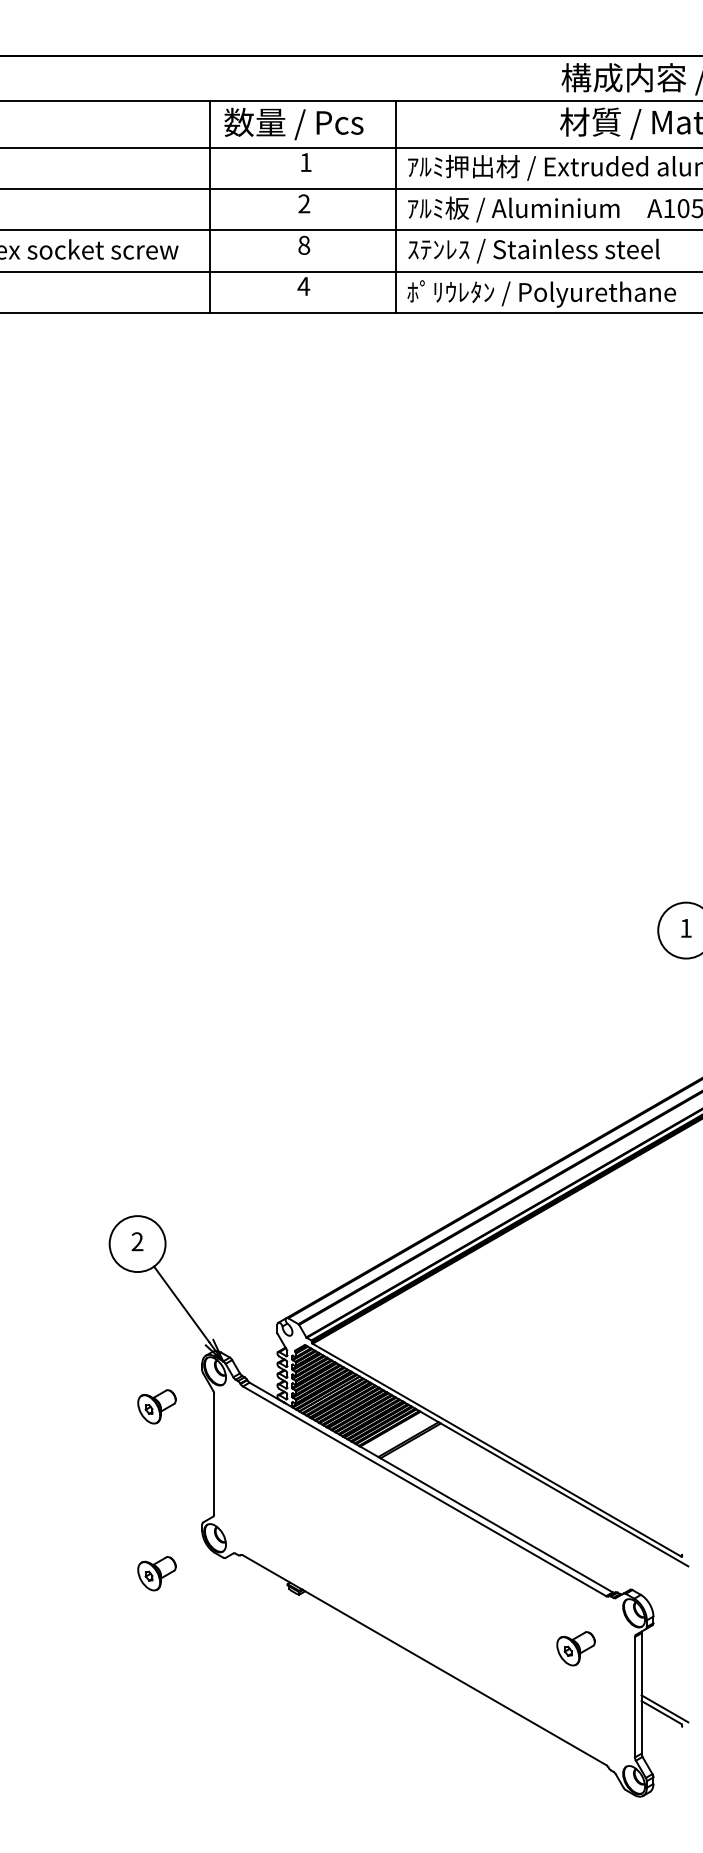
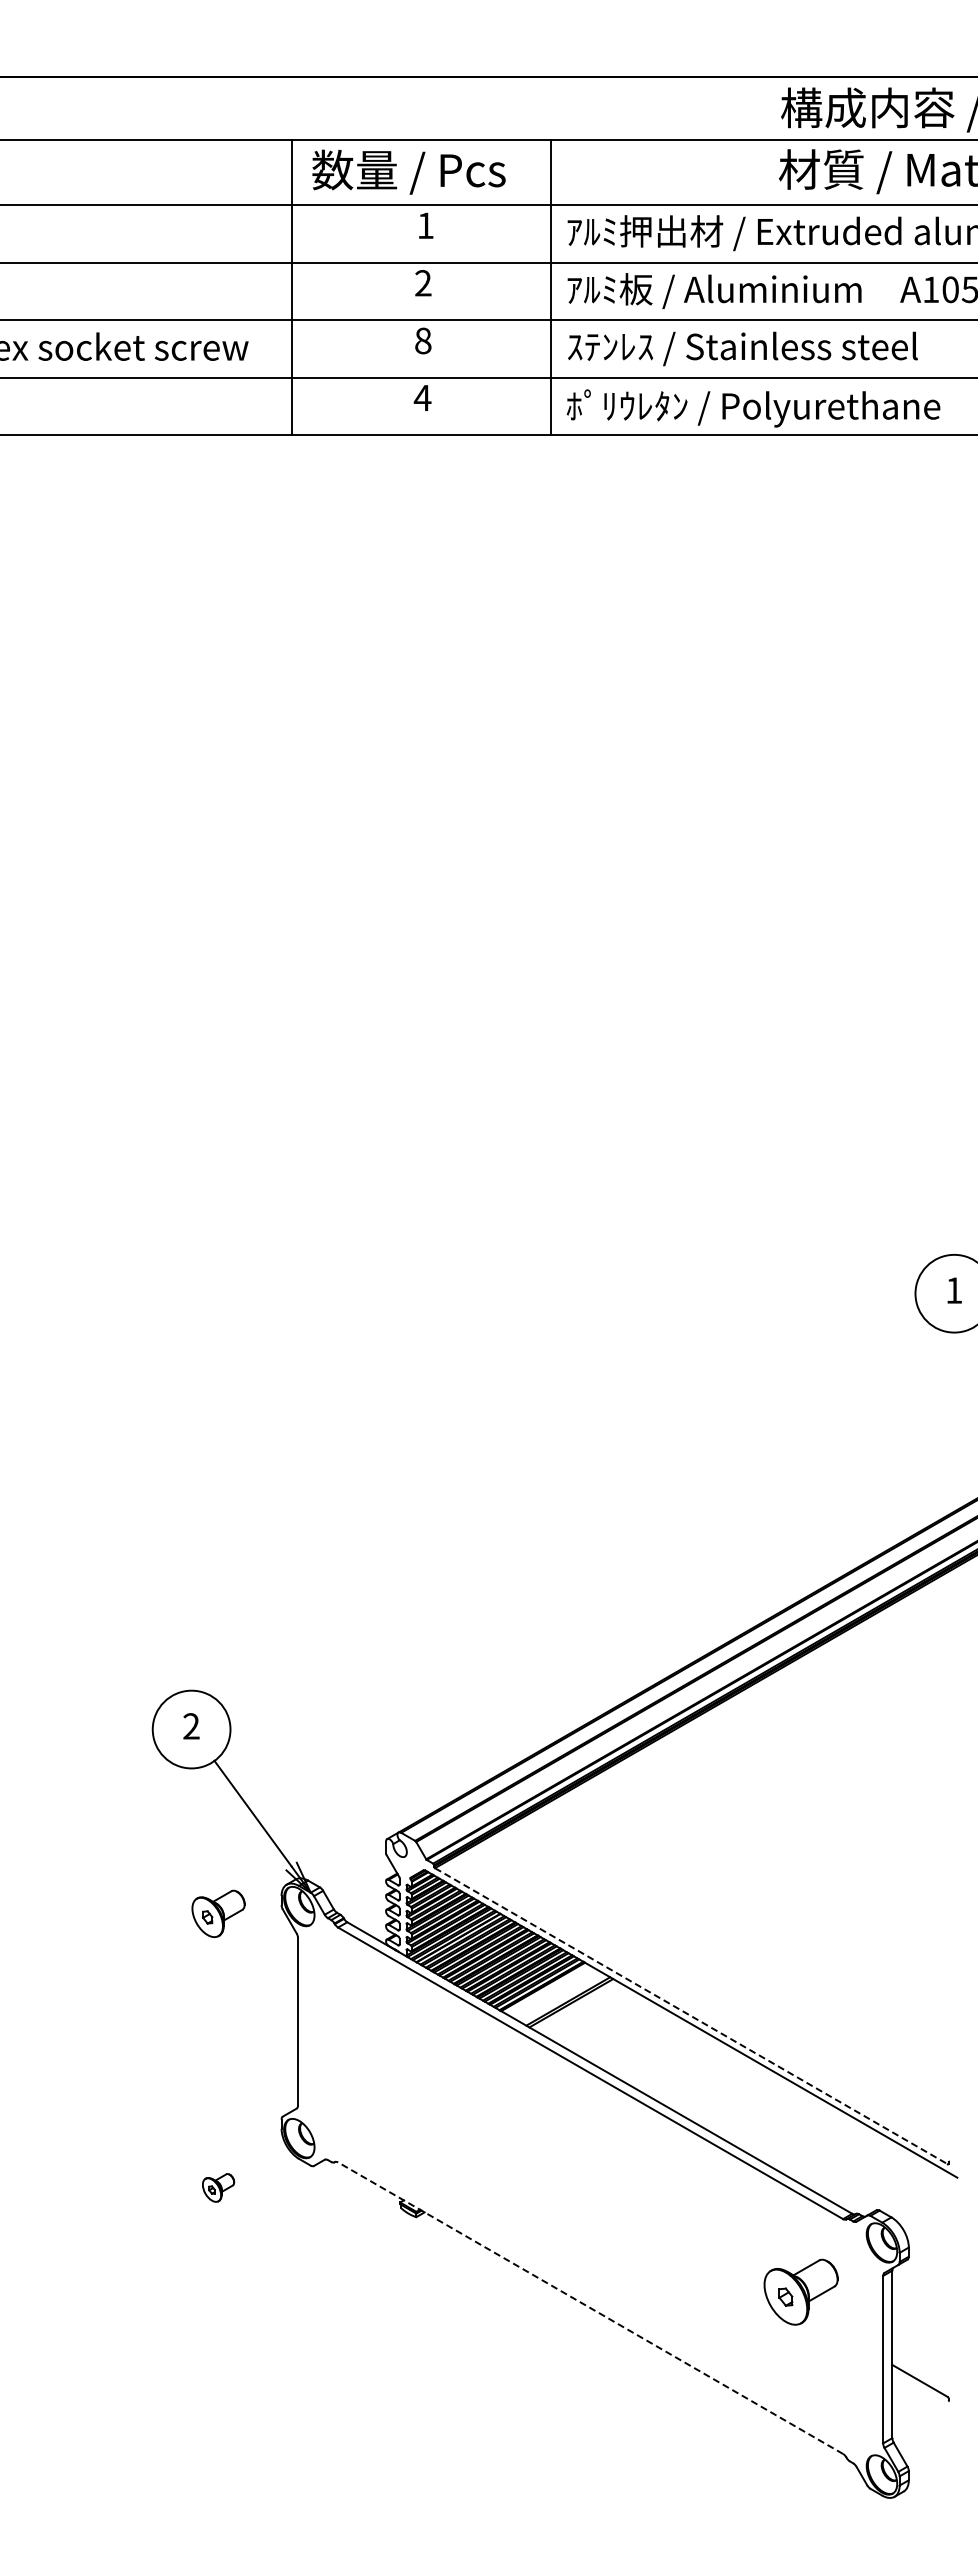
part: (156, 1406) -> (218, 1913), moved
line: (497, 1450) -> (691, 2016), solid -> dashed
part: (156, 1573) -> (218, 2187), size x0.6
part: (576, 1648) -> (801, 2292), size x1.4
line: (424, 1660) -> (590, 2308), solid -> dashed
line: (664, 1708) -> (924, 2375), removed

